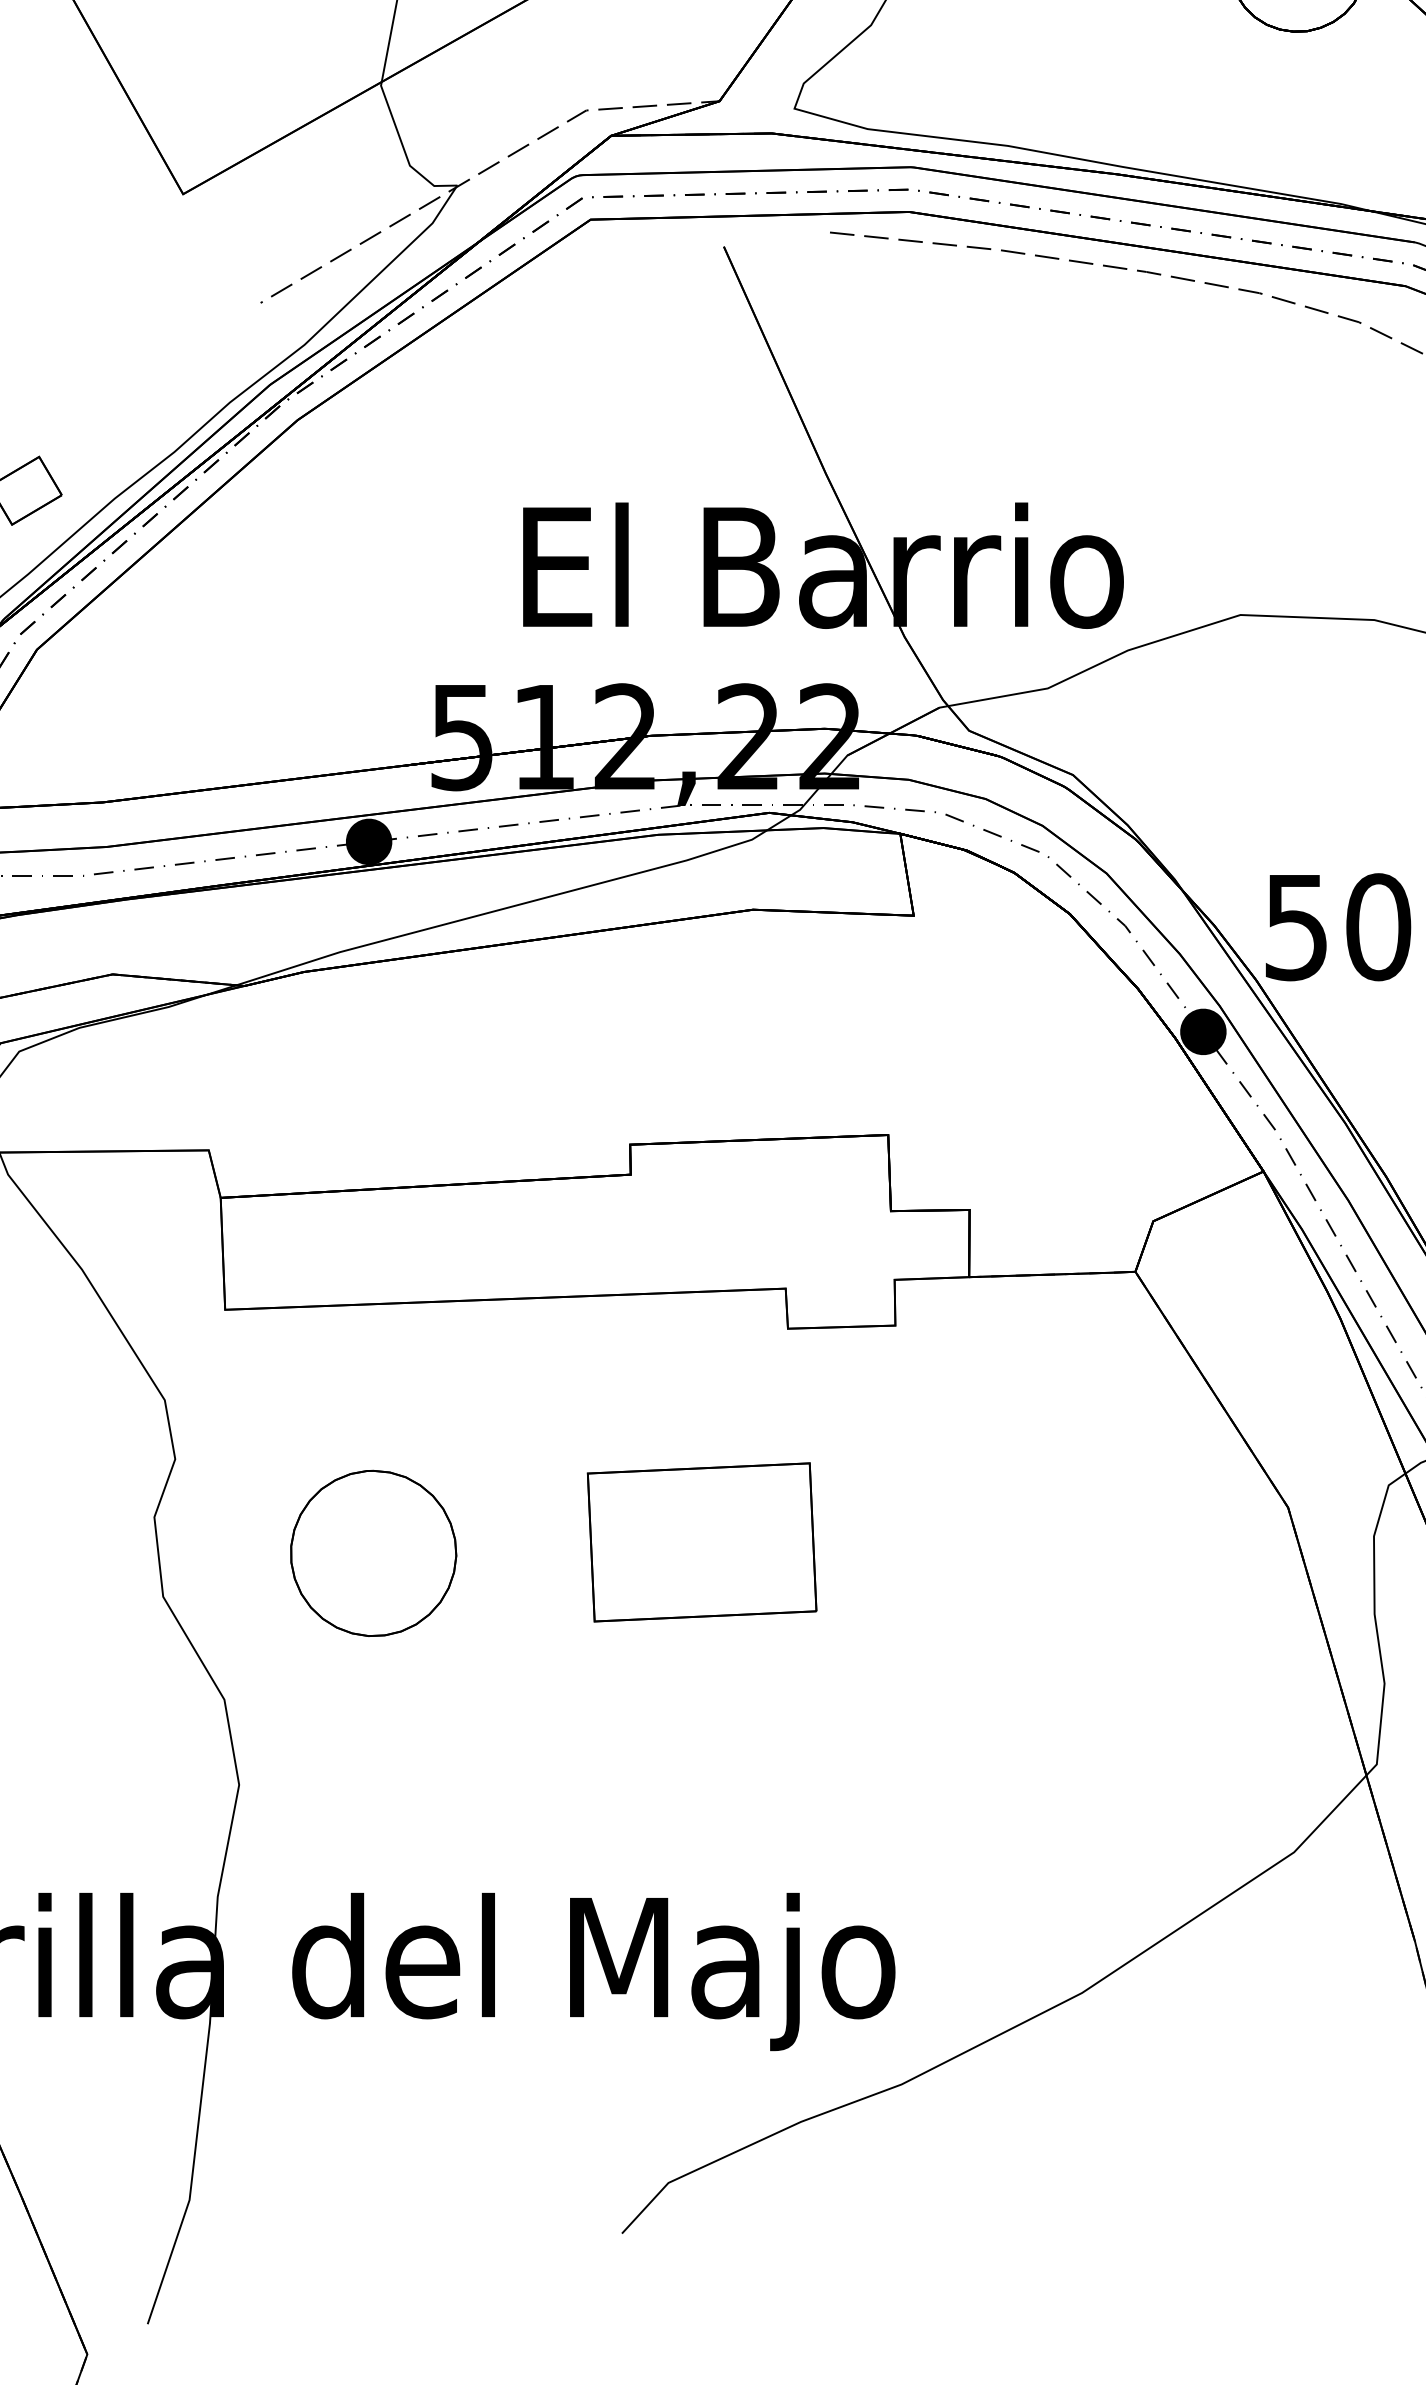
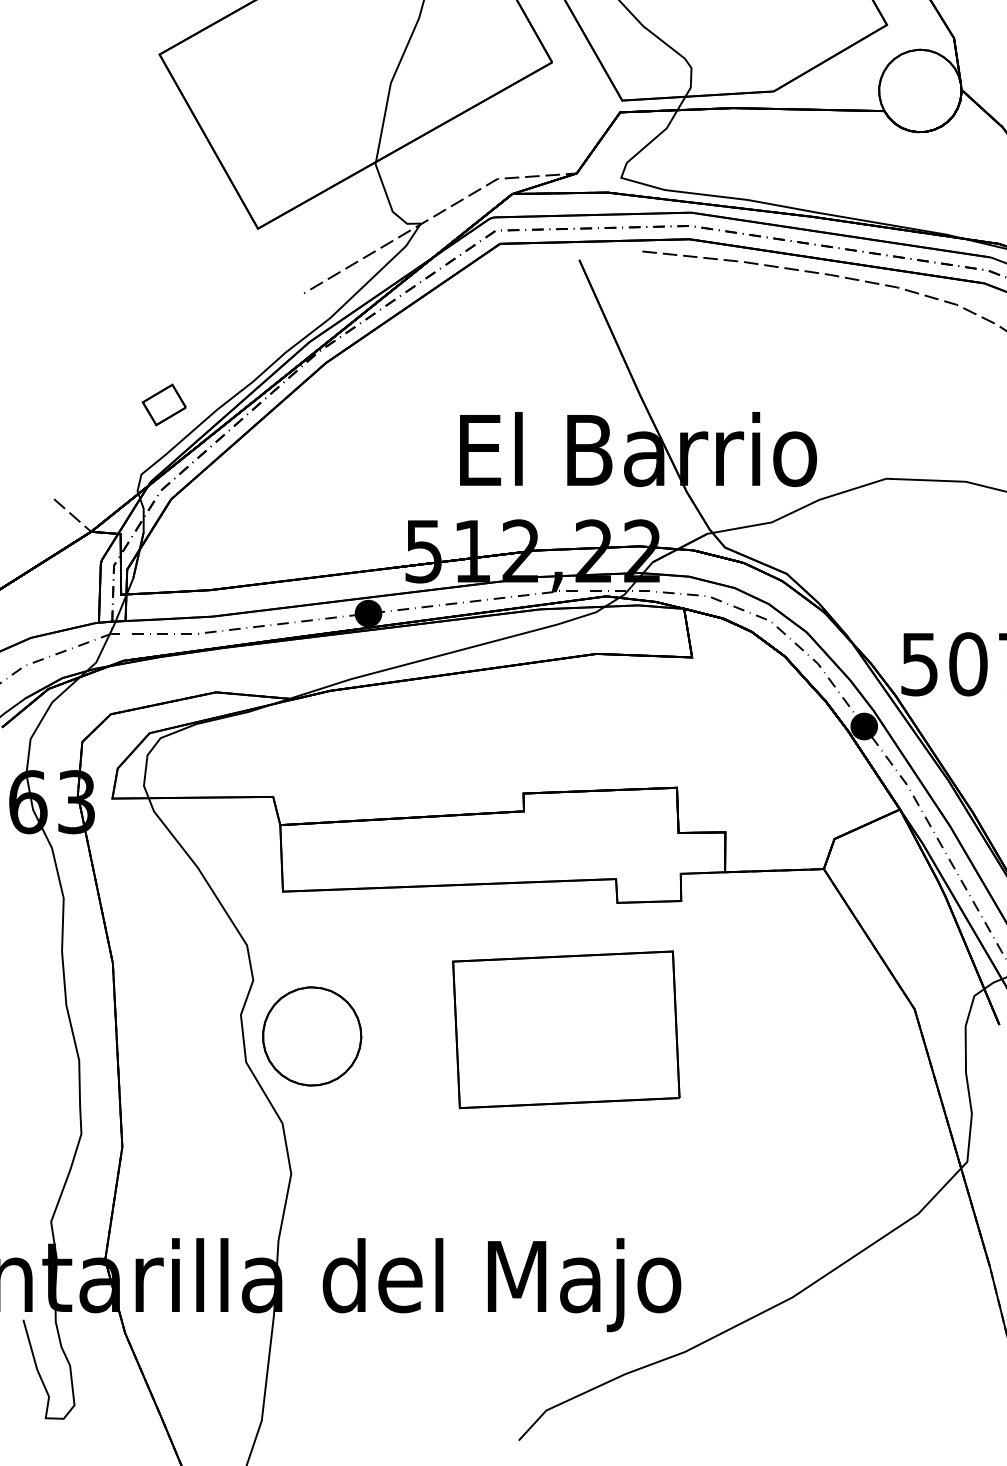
part: (702, 1541) -> (566, 1029), size x1.67
part: (374, 1553) -> (312, 1036), moved

